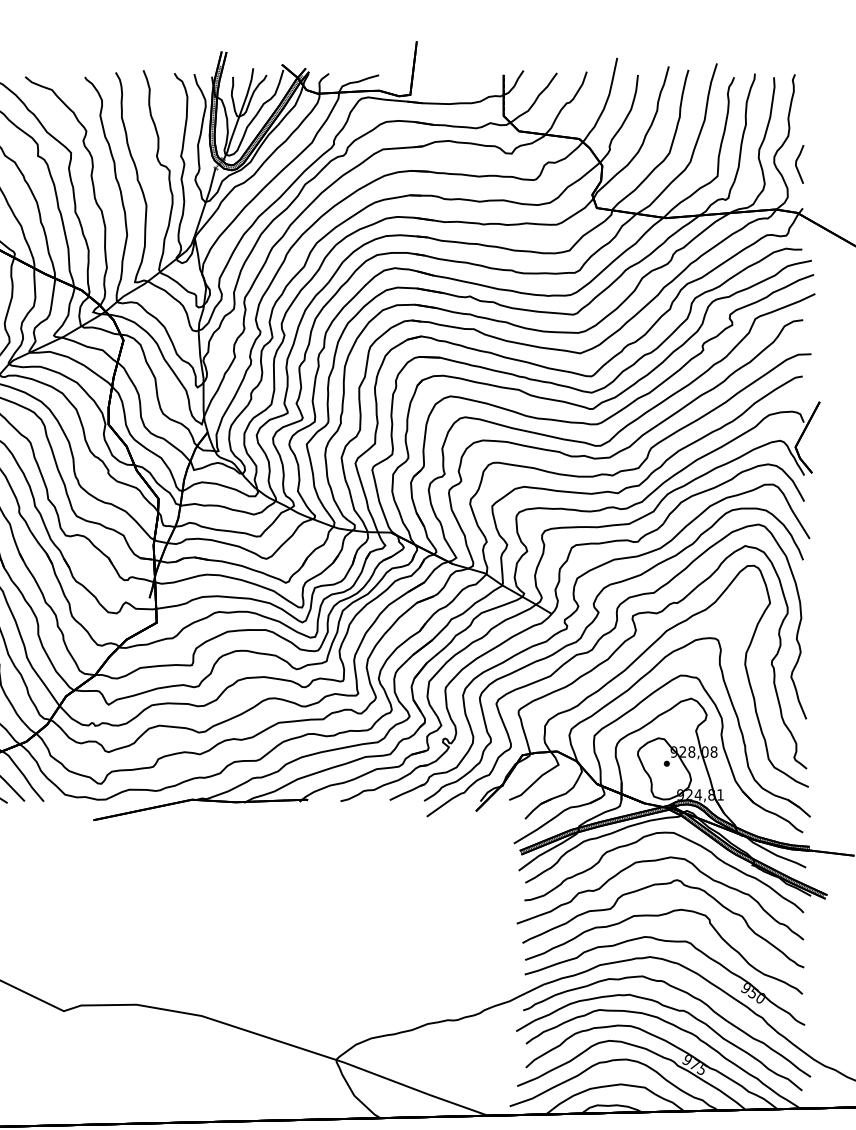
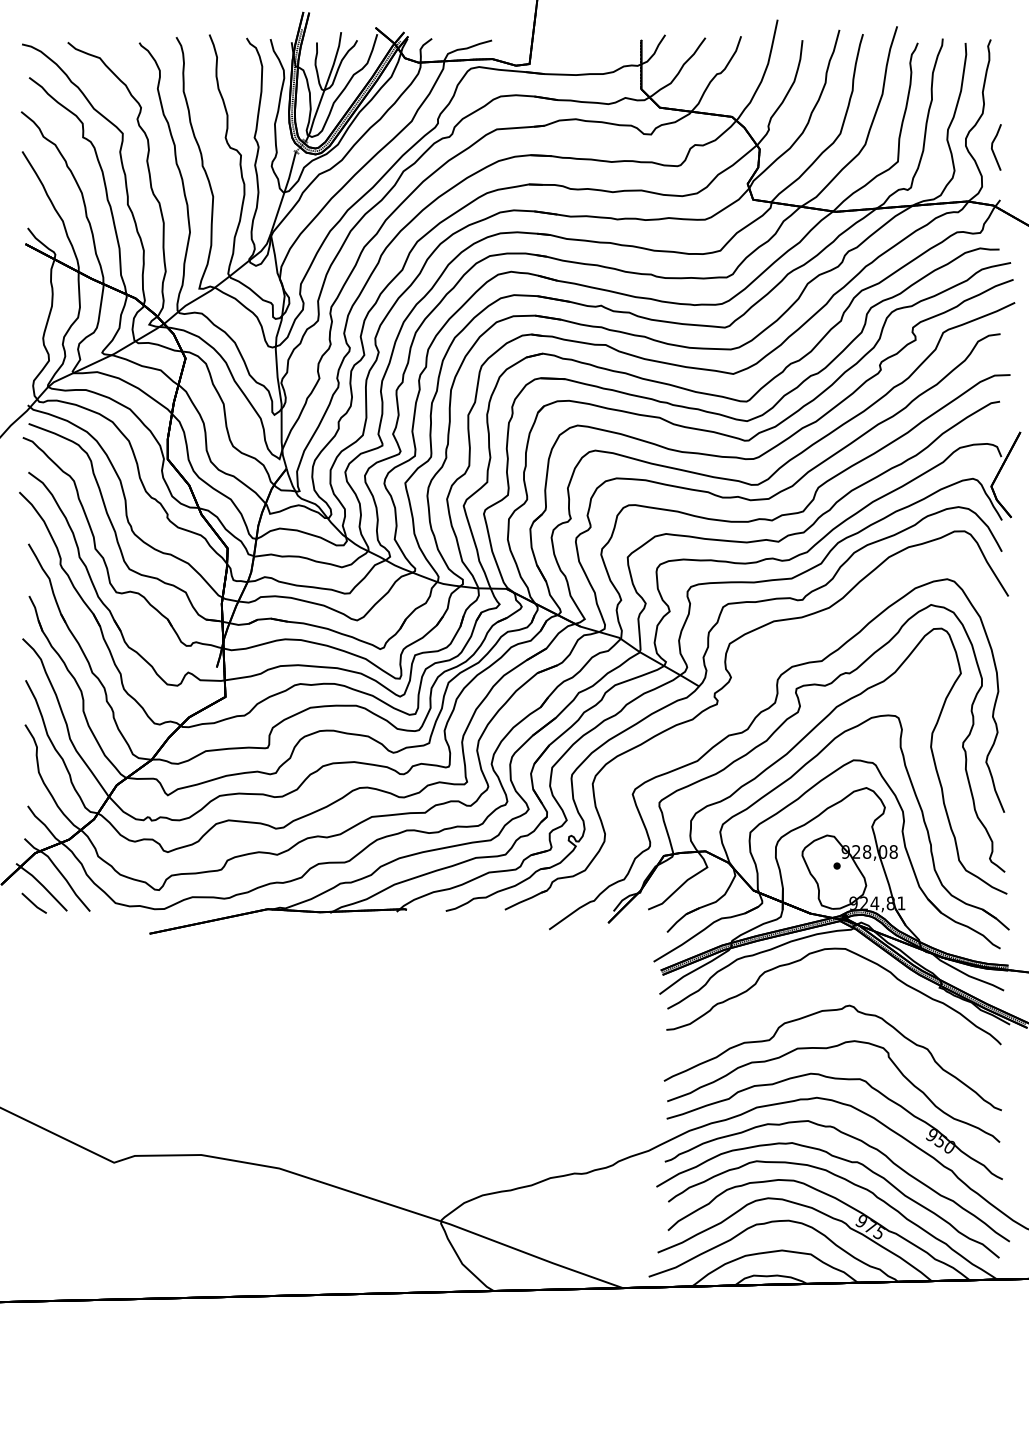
curve: (581, 639) -> (734, 716), removed
curve: (654, 861) -> (822, 983), removed

